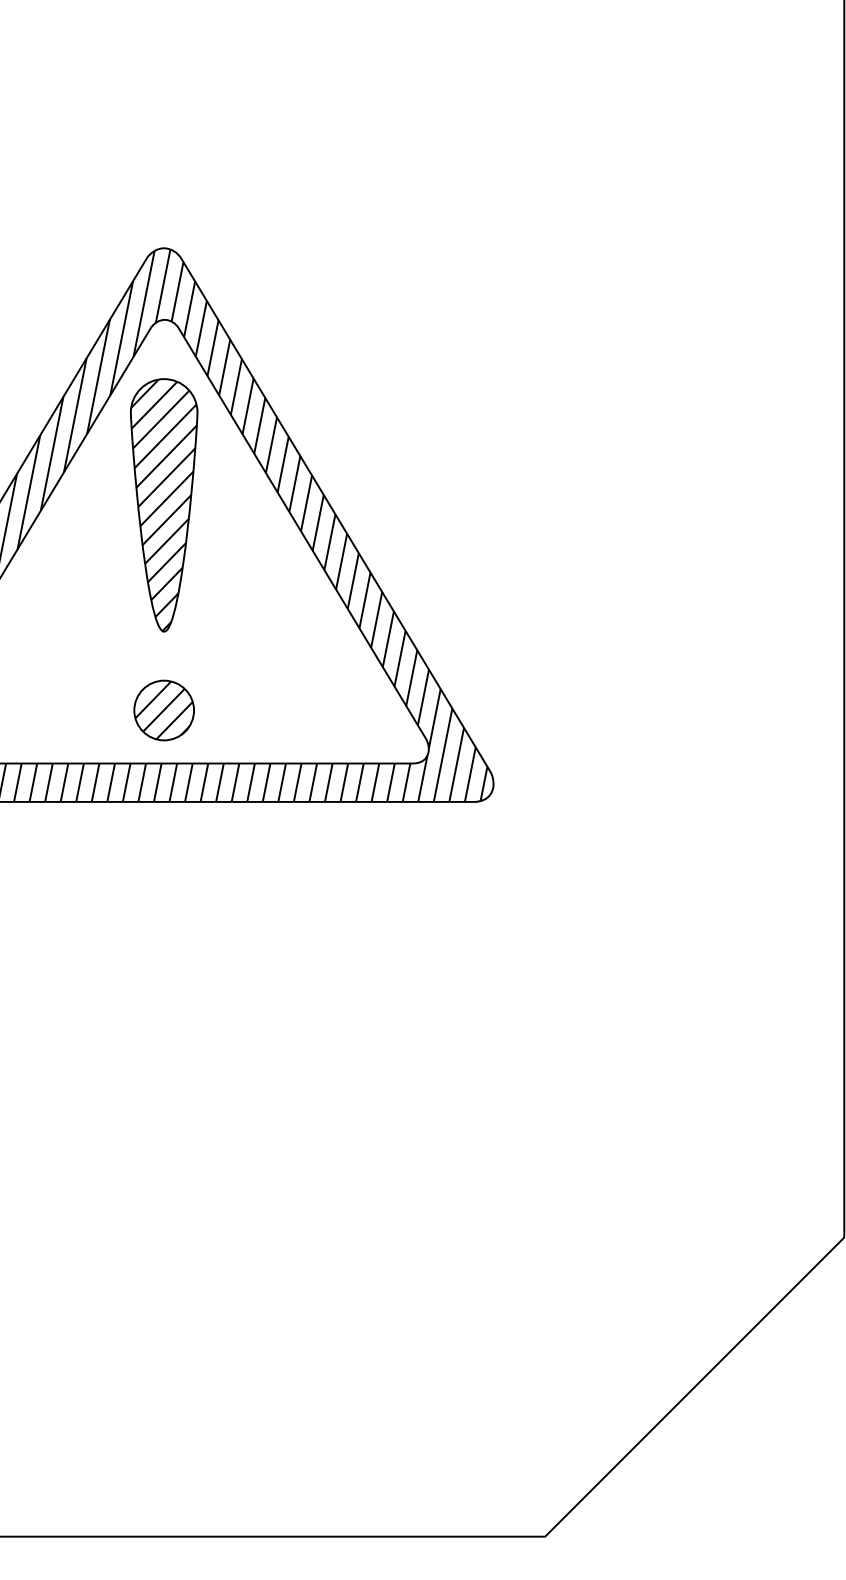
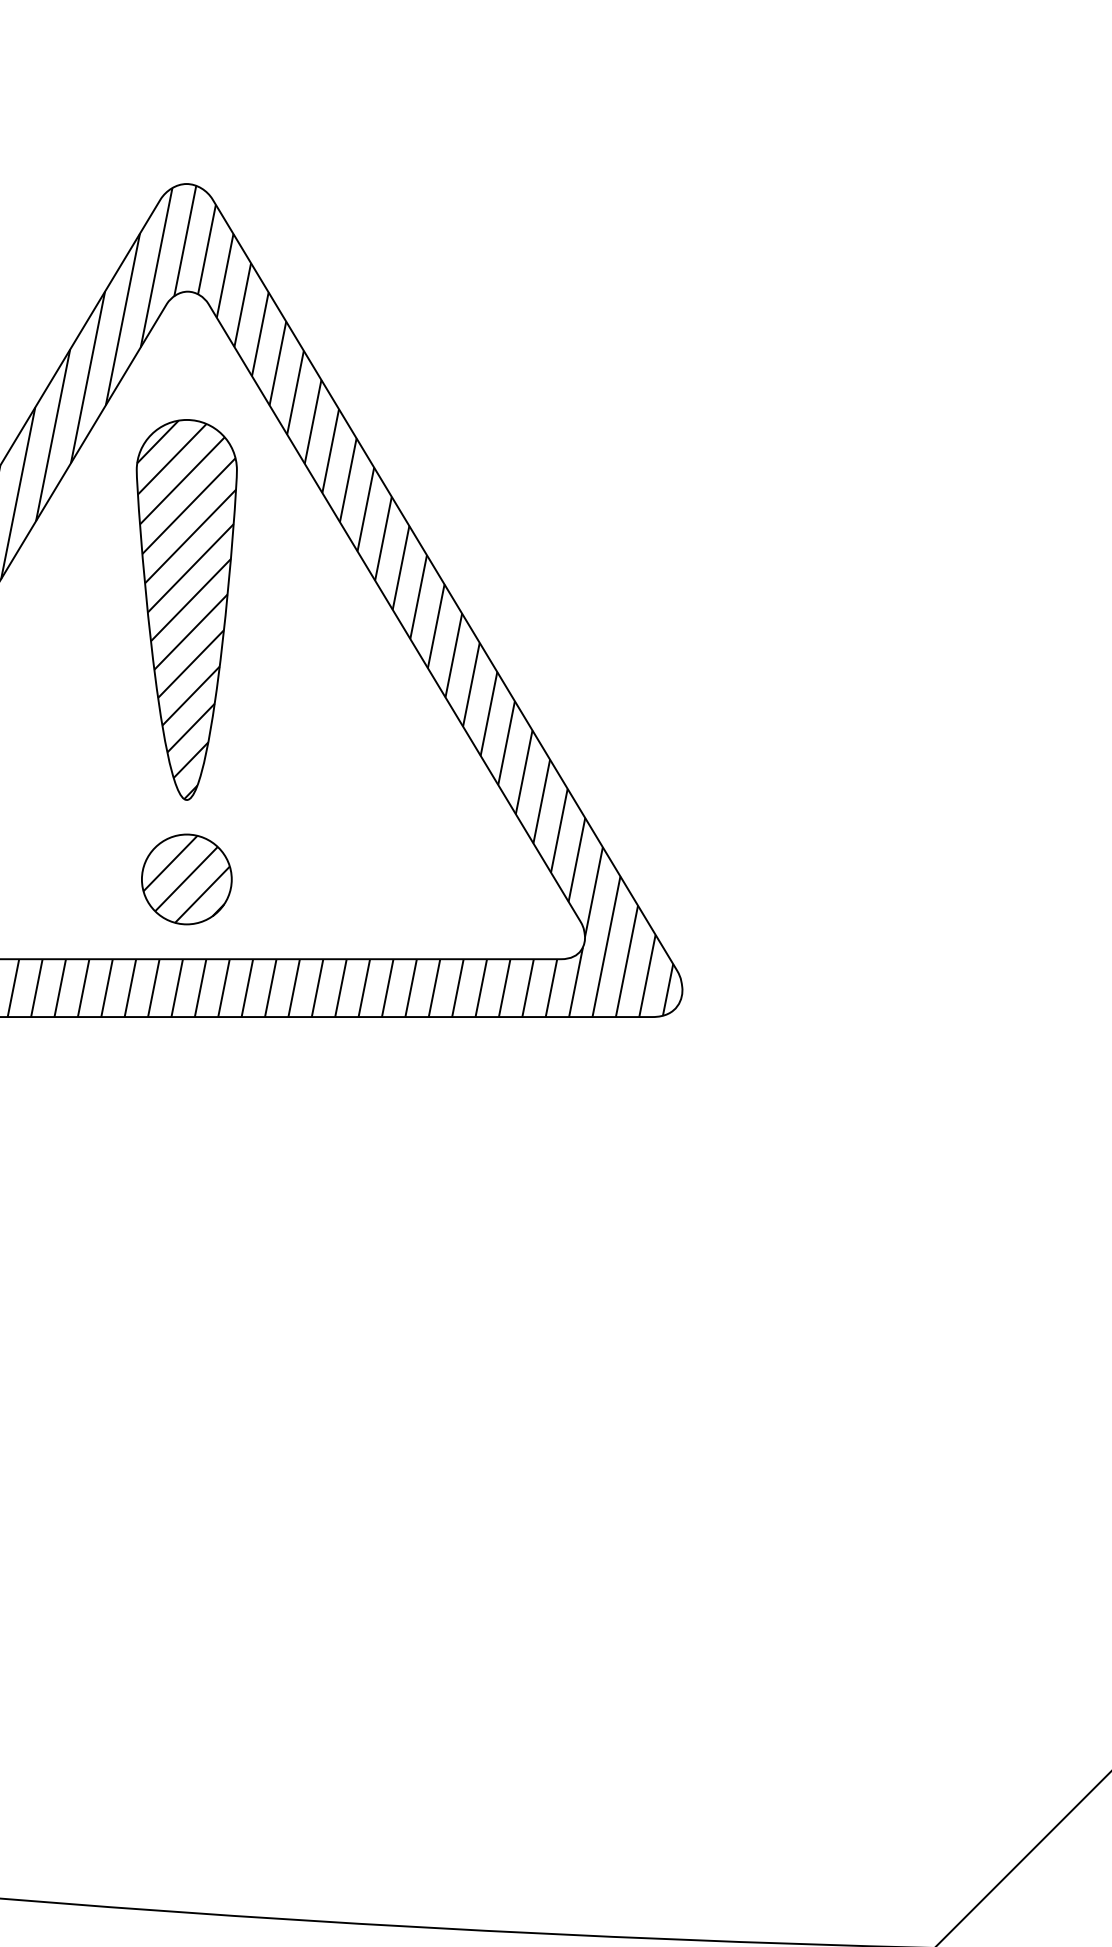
part: (164, 505) -> (187, 610), moved

